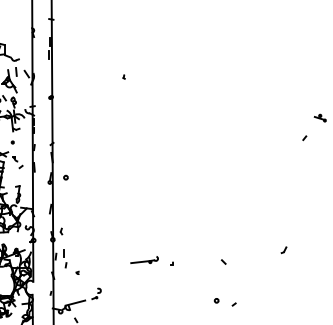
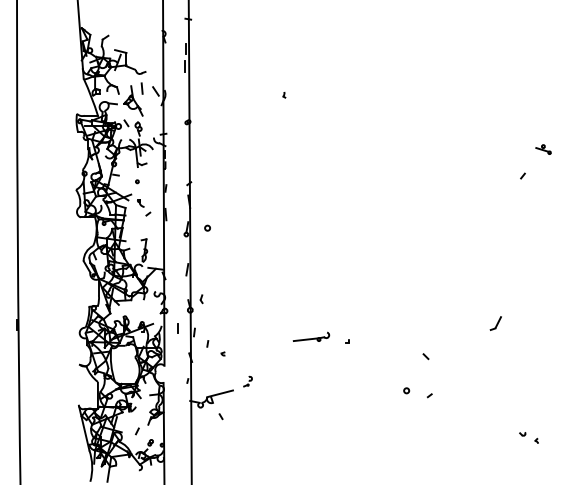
part: (283, 249) -> (495, 323), size x1.6
line: (62, 253) -> (177, 328), moved
line: (223, 261) -> (425, 356), moved
part: (96, 293) -> (247, 381), size x0.7

